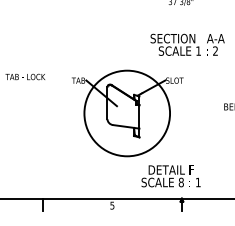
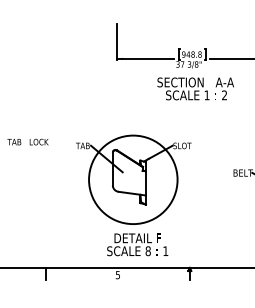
text: (187, 44) -> (195, 88), moved
text: (170, 176) -> (137, 244), moved

